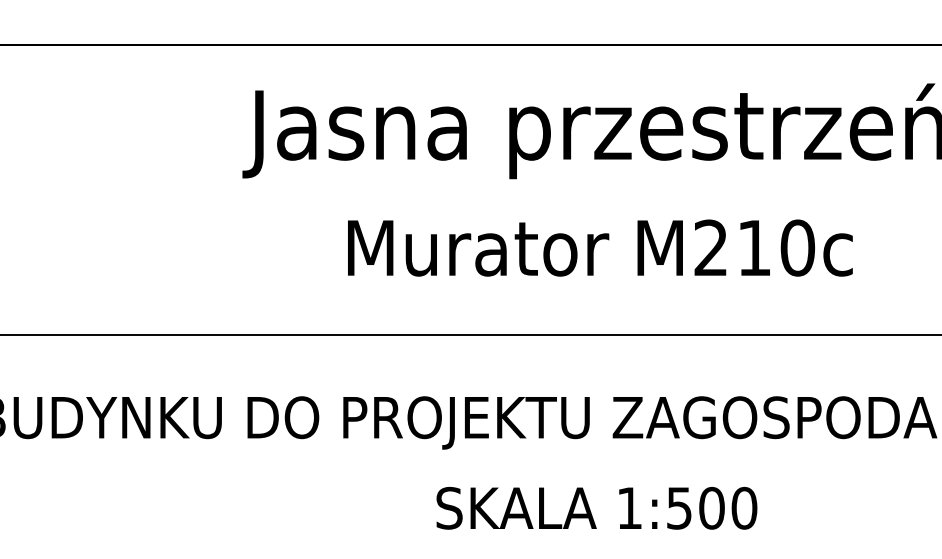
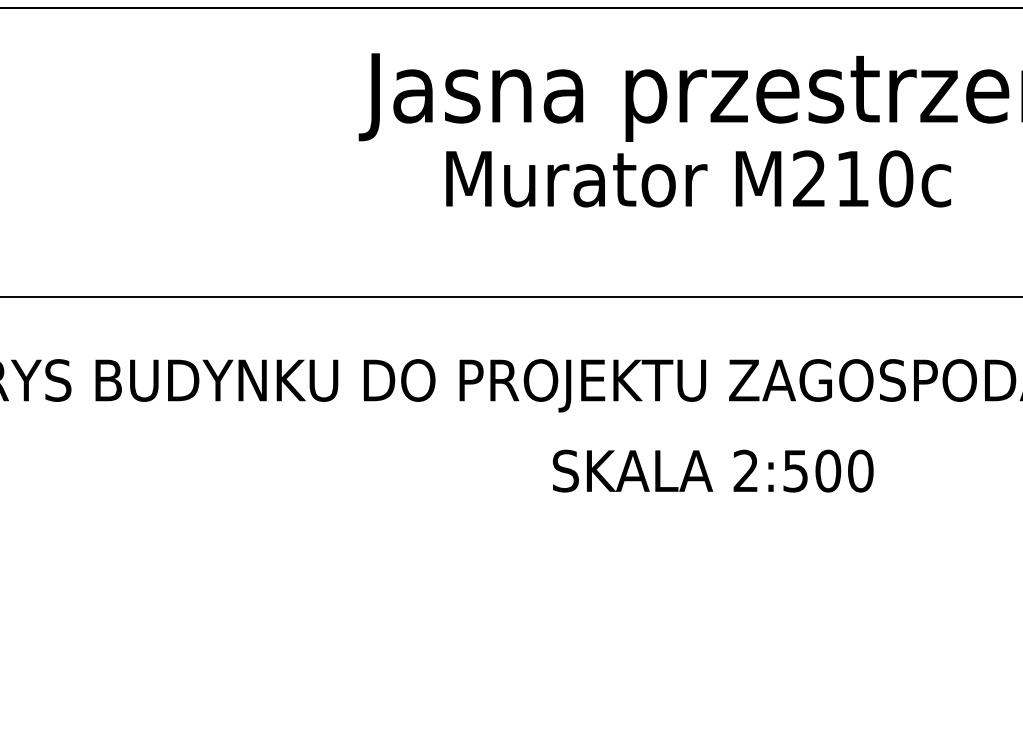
text: (600, 247) -> (698, 178), moved
text: (629, 507) -> (745, 470), 1:500 -> 2:500

